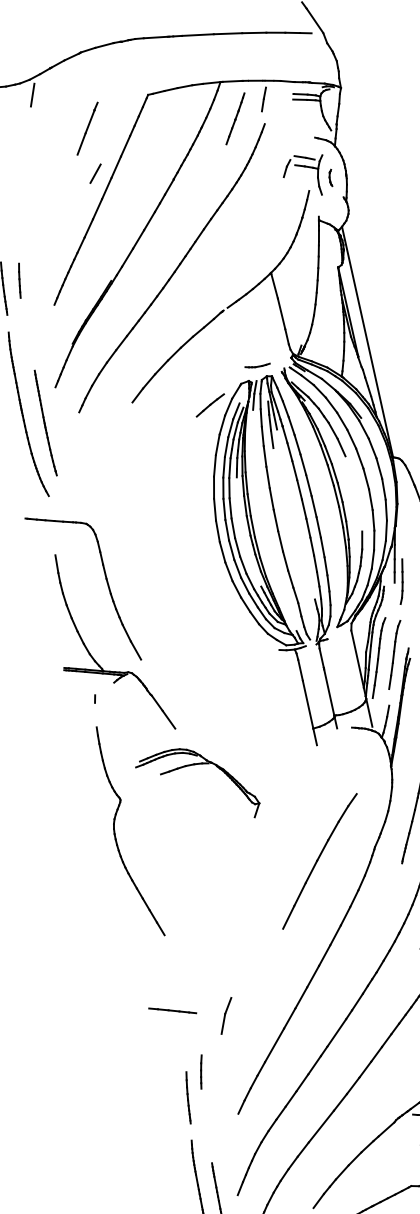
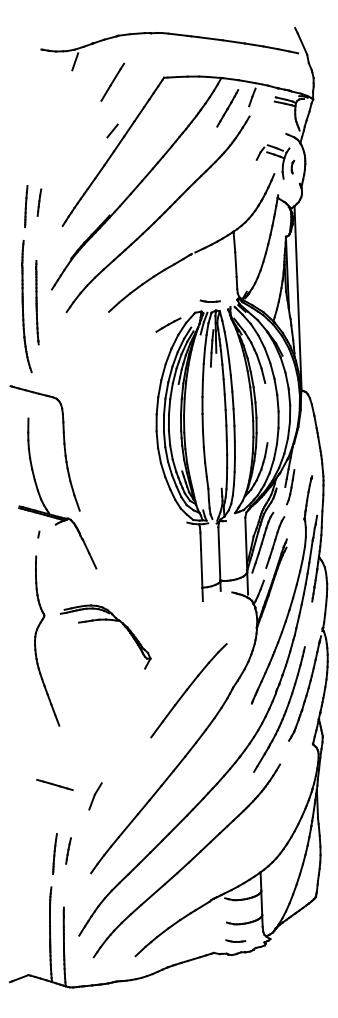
line: (87, 127) -> (112, 81), moved
line: (45, 422) -> (37, 302), moved
part: (193, 765) -> (105, 620), moved
line: (201, 1071) -> (68, 850), moved

